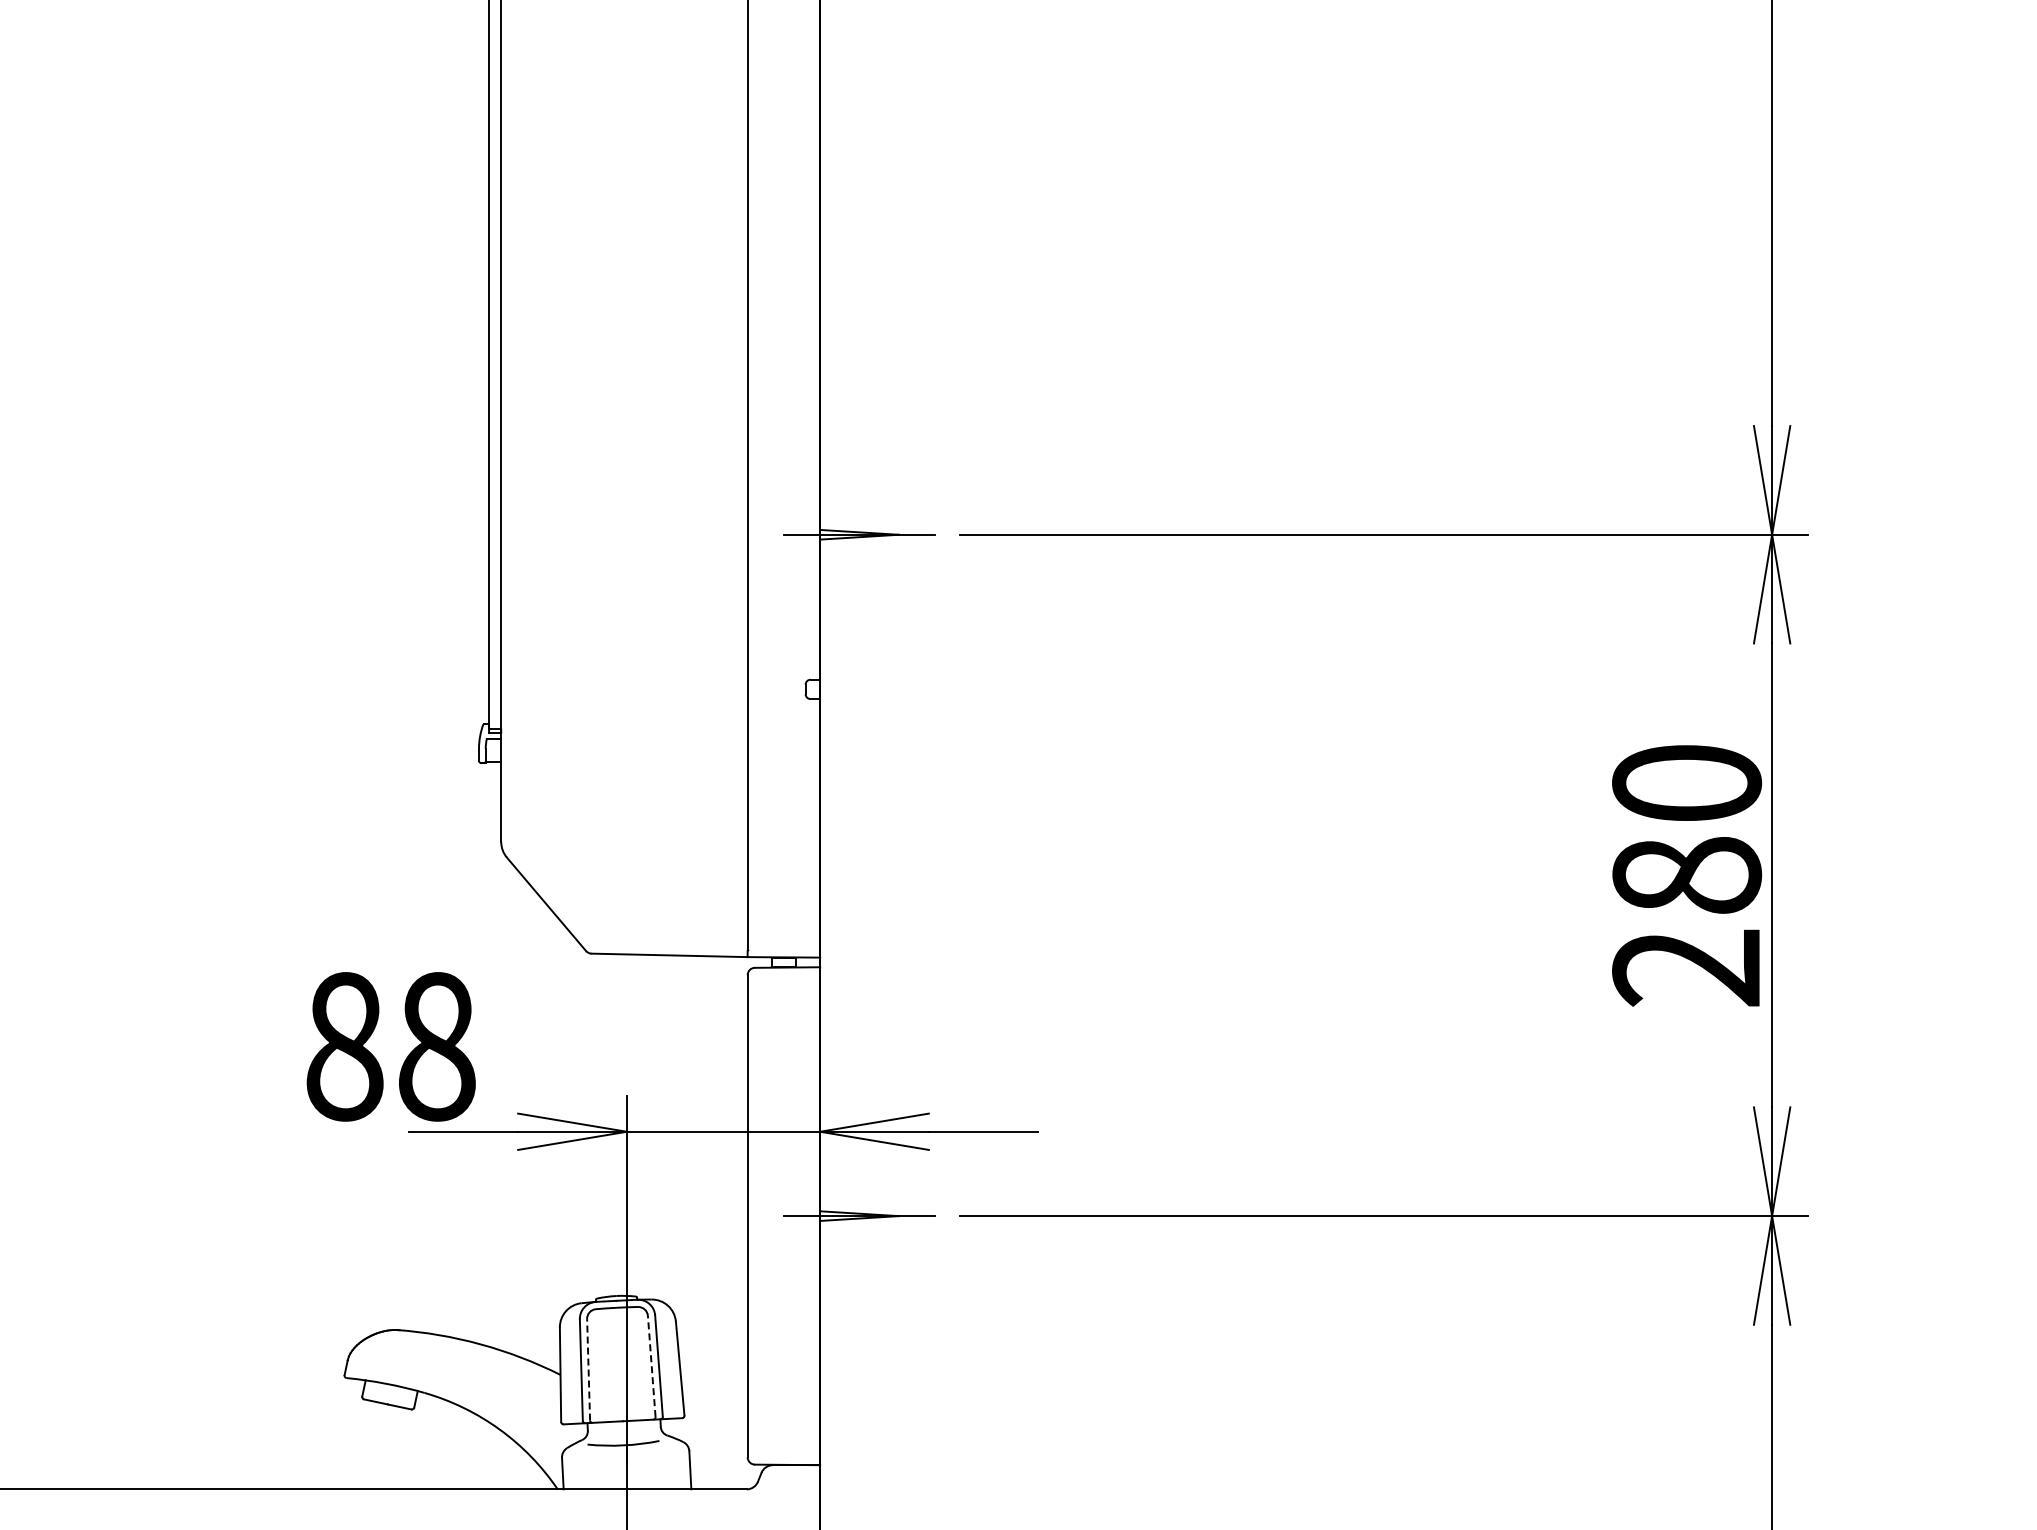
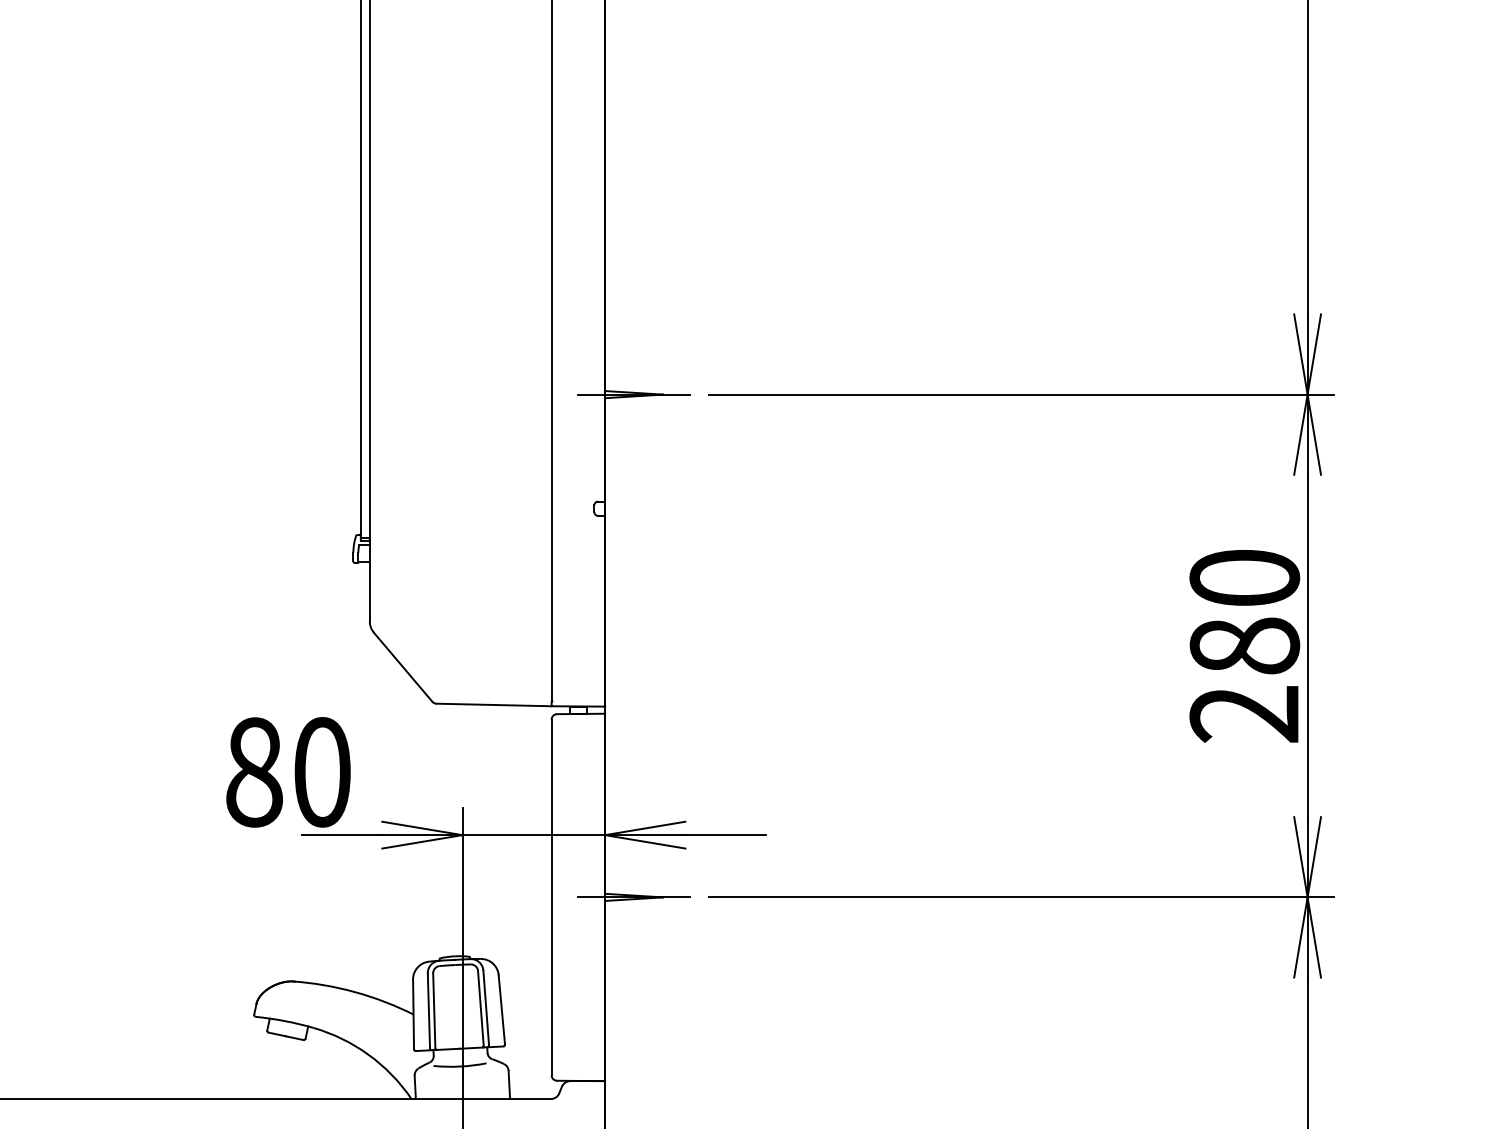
text: (437, 1046) -> (322, 772), 88 -> 80
line: (651, 1366) -> (480, 1008), dashed -> solid
line: (588, 1369) -> (434, 1010), dashed -> solid

